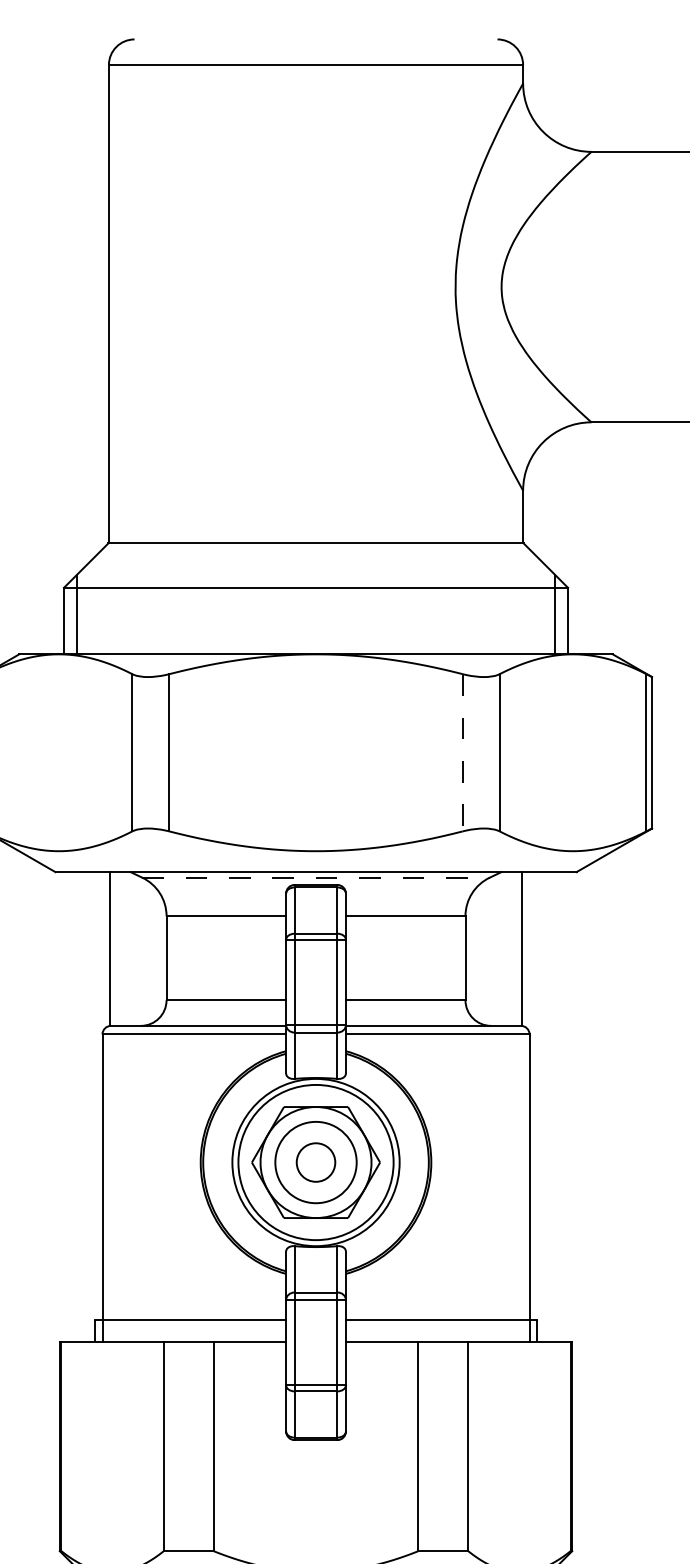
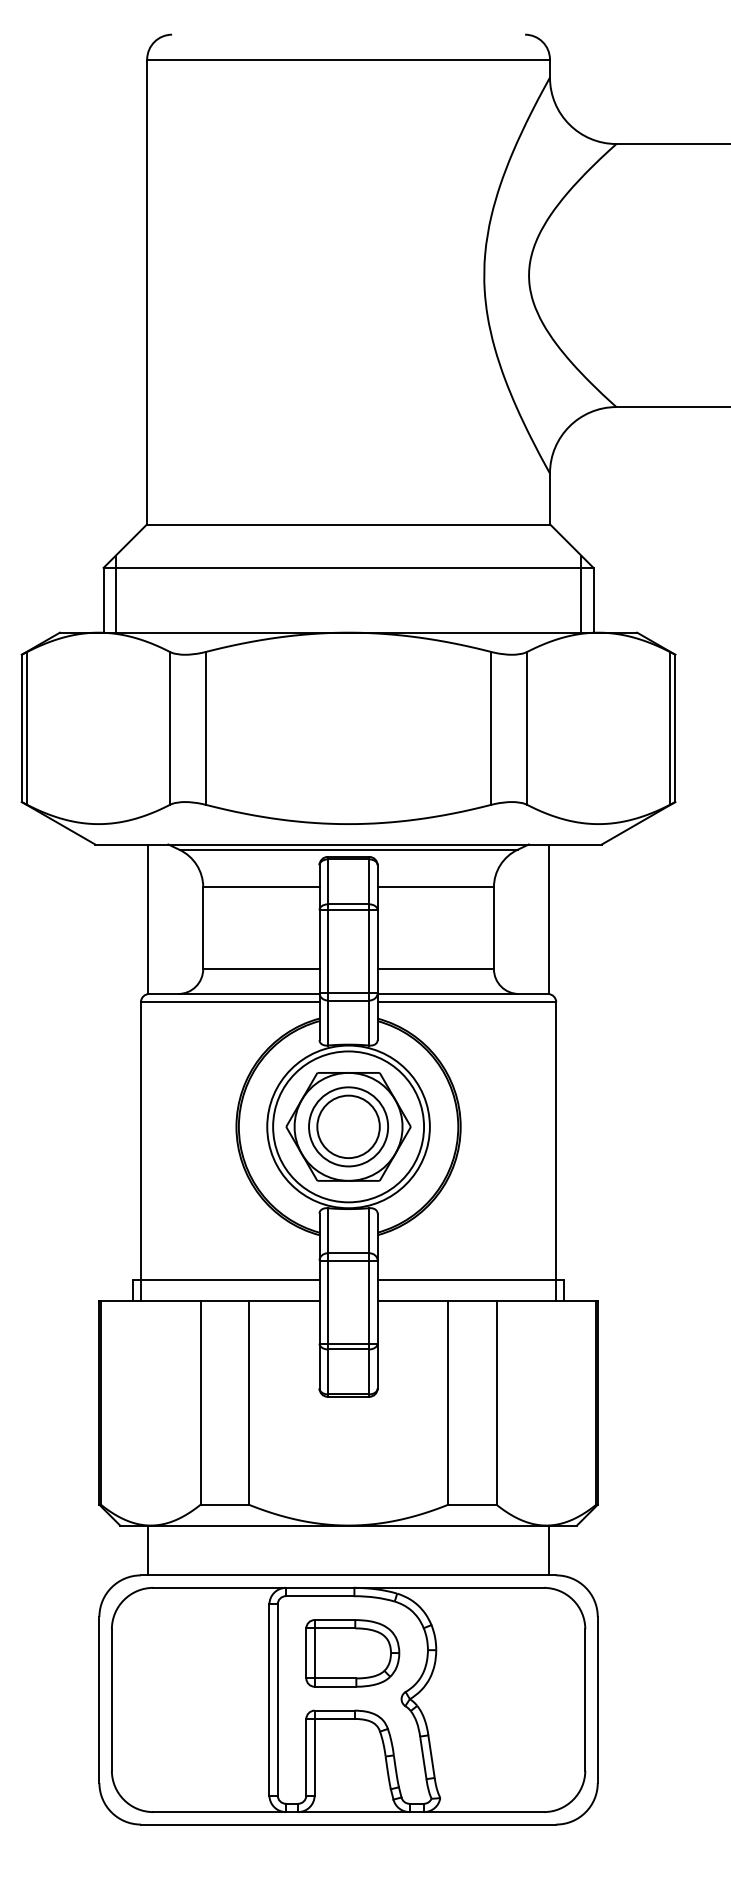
line: (462, 752) -> (491, 728), dashed -> solid
line: (316, 877) -> (349, 849), dashed -> solid
circle: (315, 1162) -> (348, 1126), size x1.67

